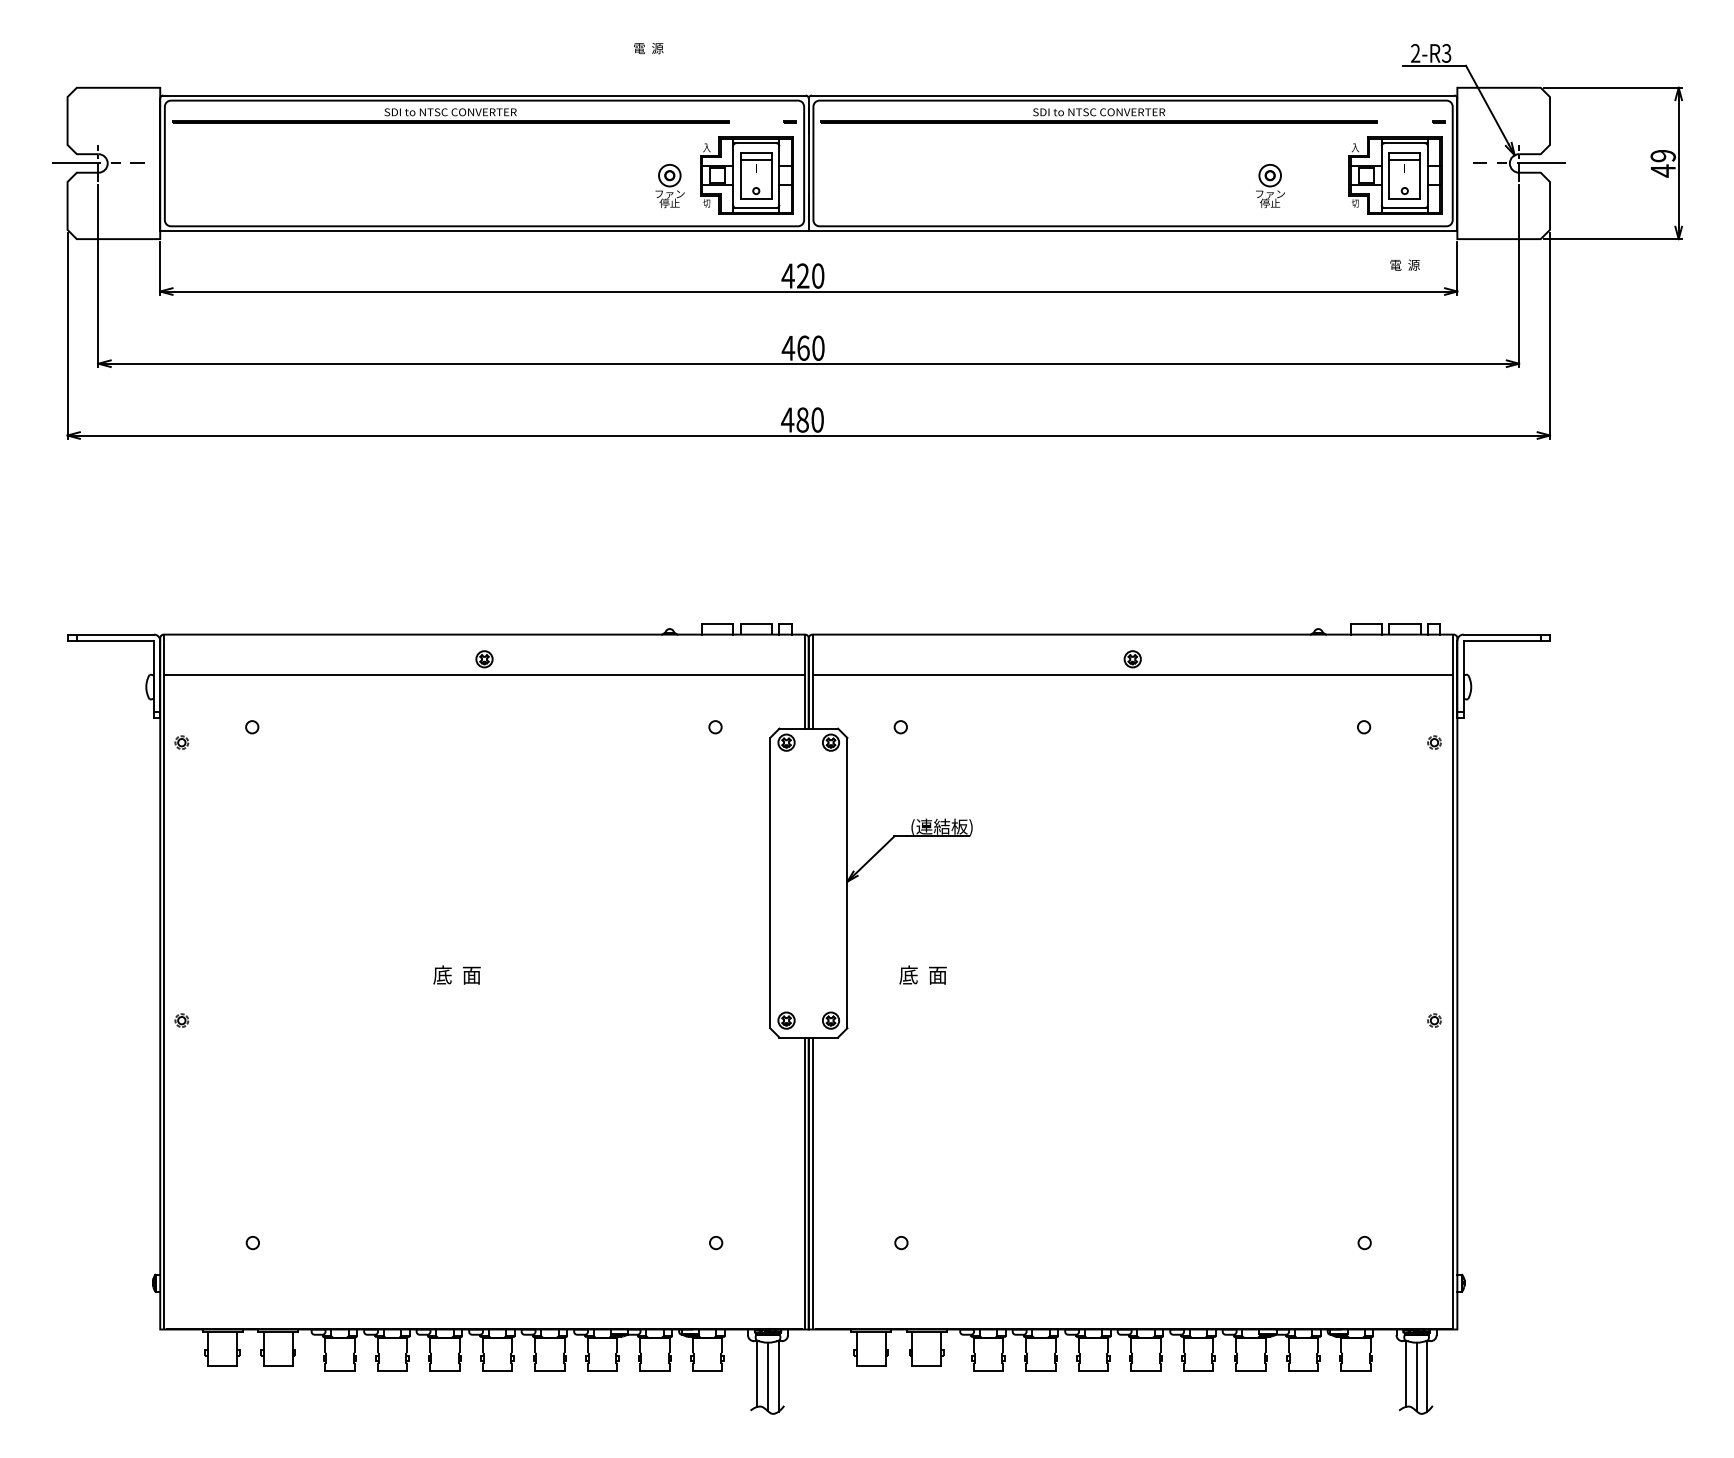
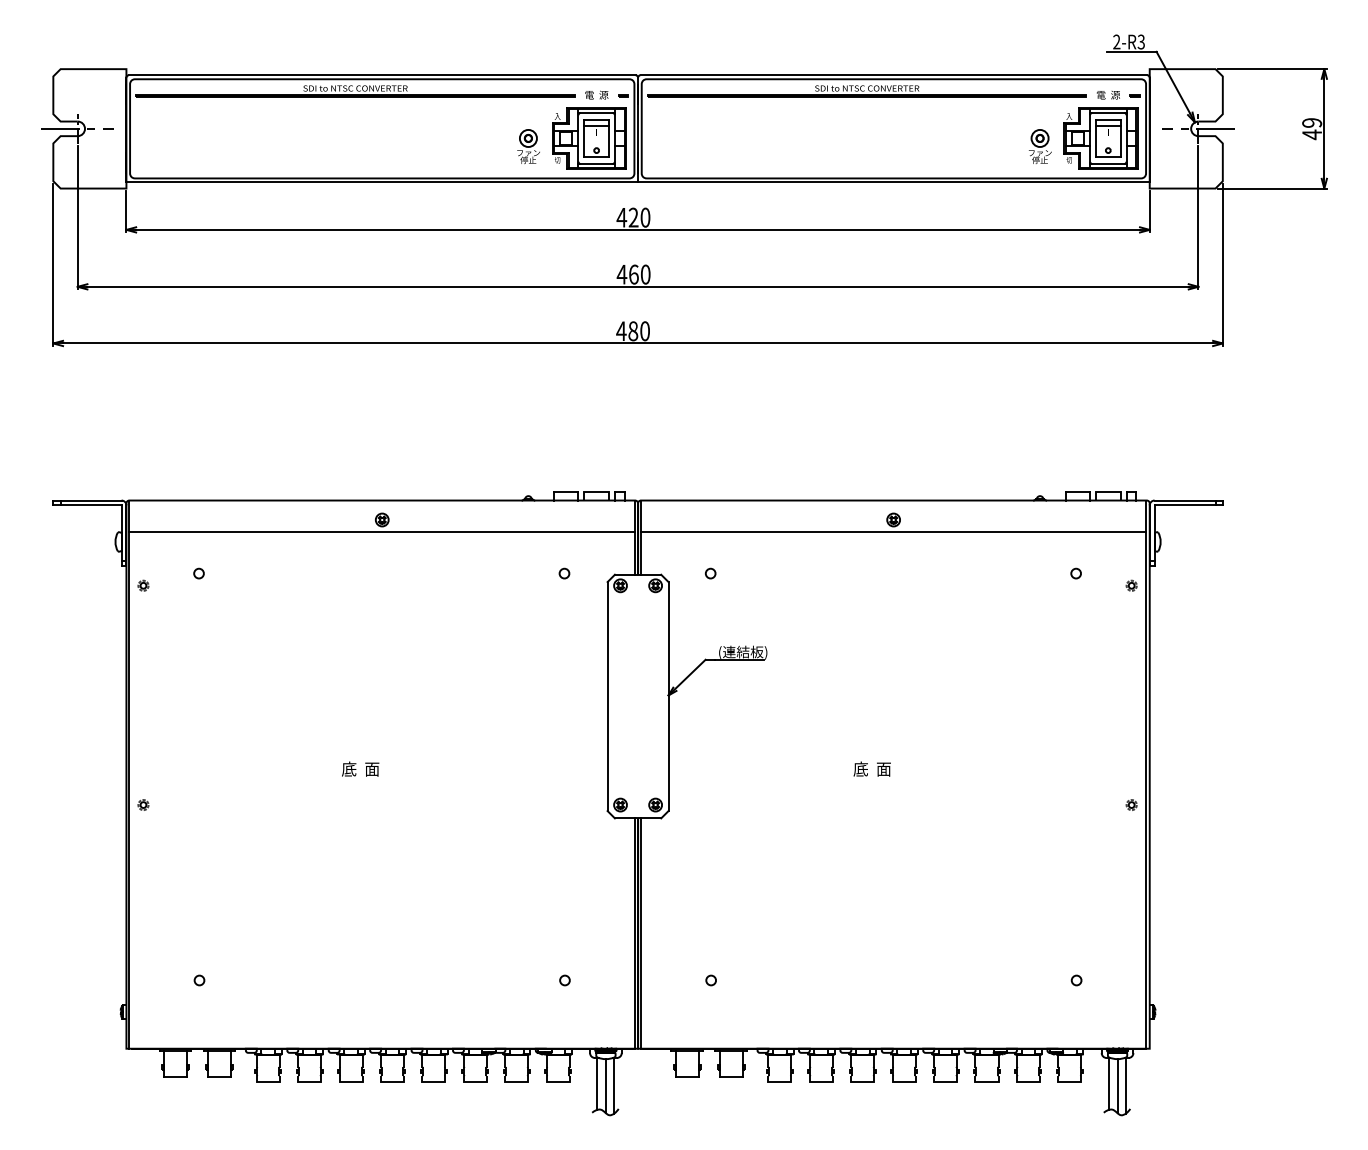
text: (648, 47) -> (596, 94), moved
part: (1270, 185) -> (1040, 146), moved
text: (1403, 265) -> (1107, 95), moved
text: (922, 974) -> (871, 768), moved

